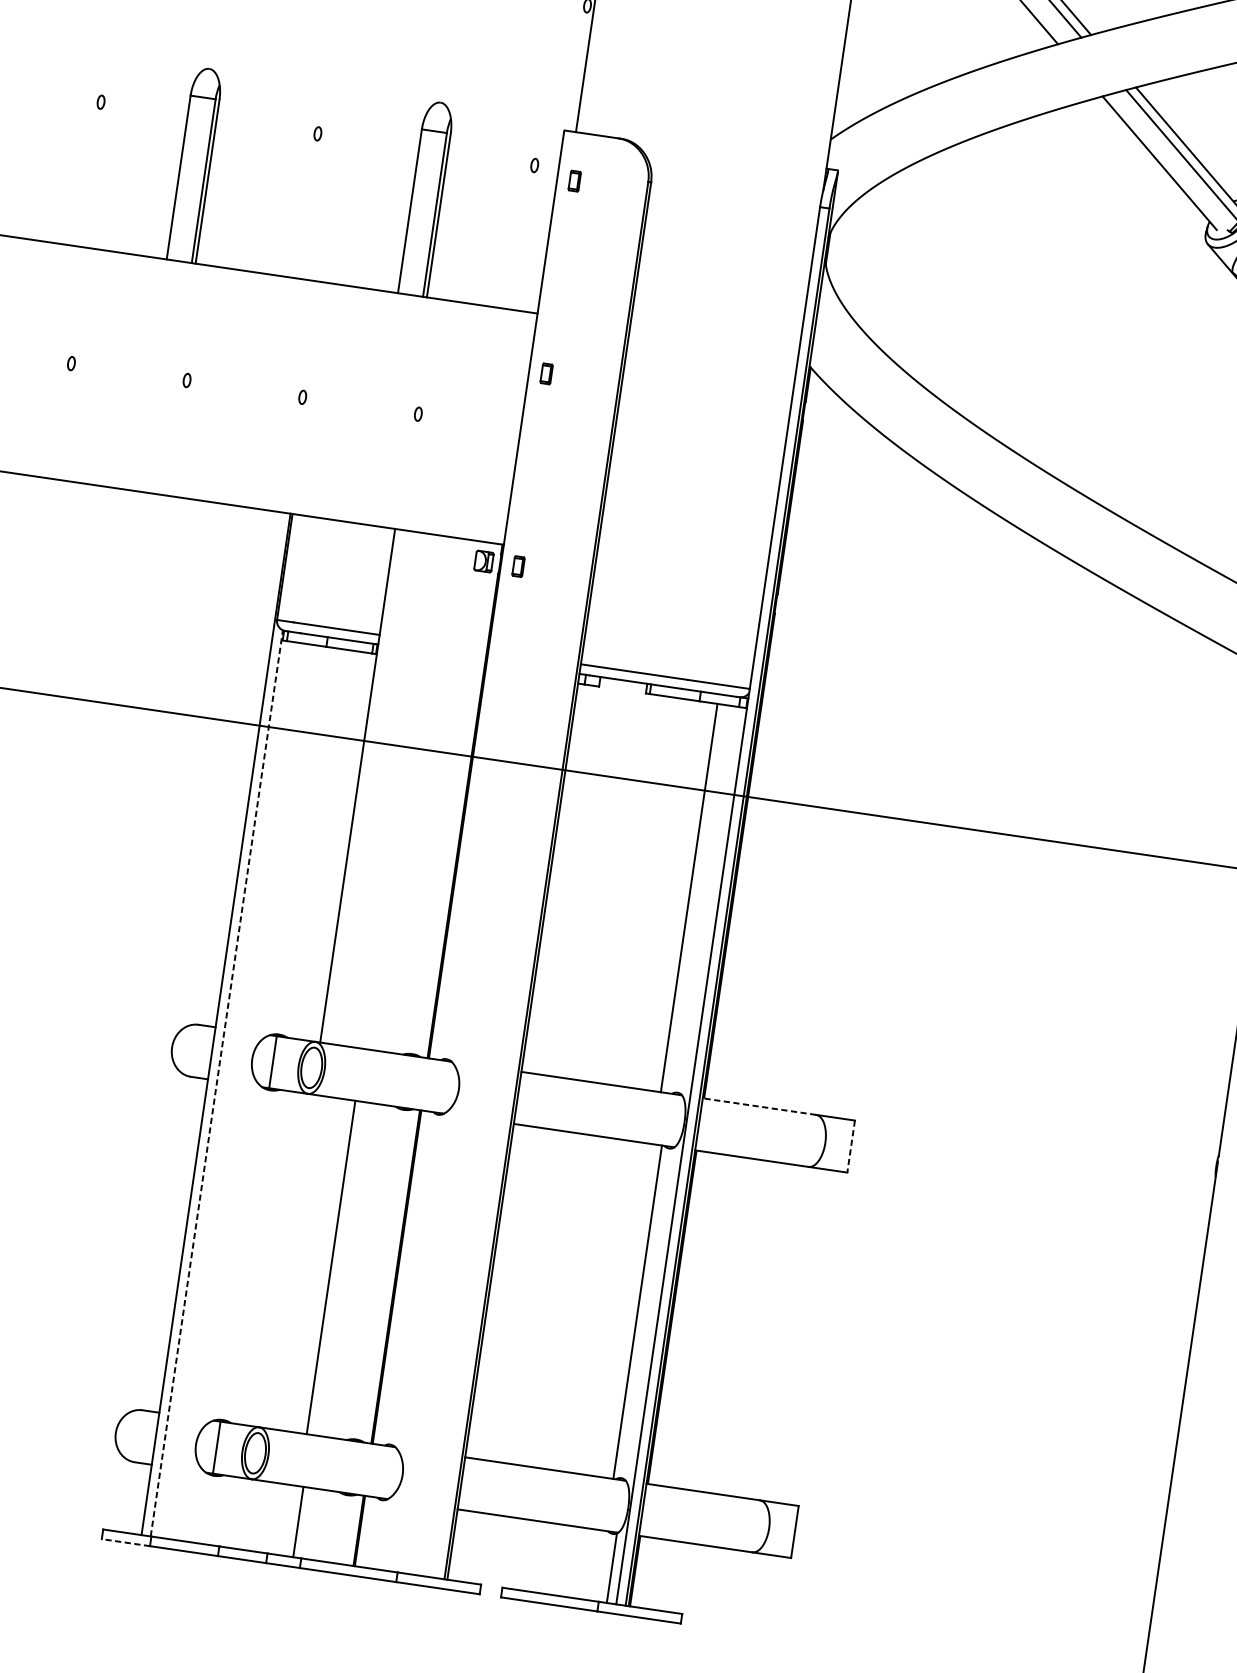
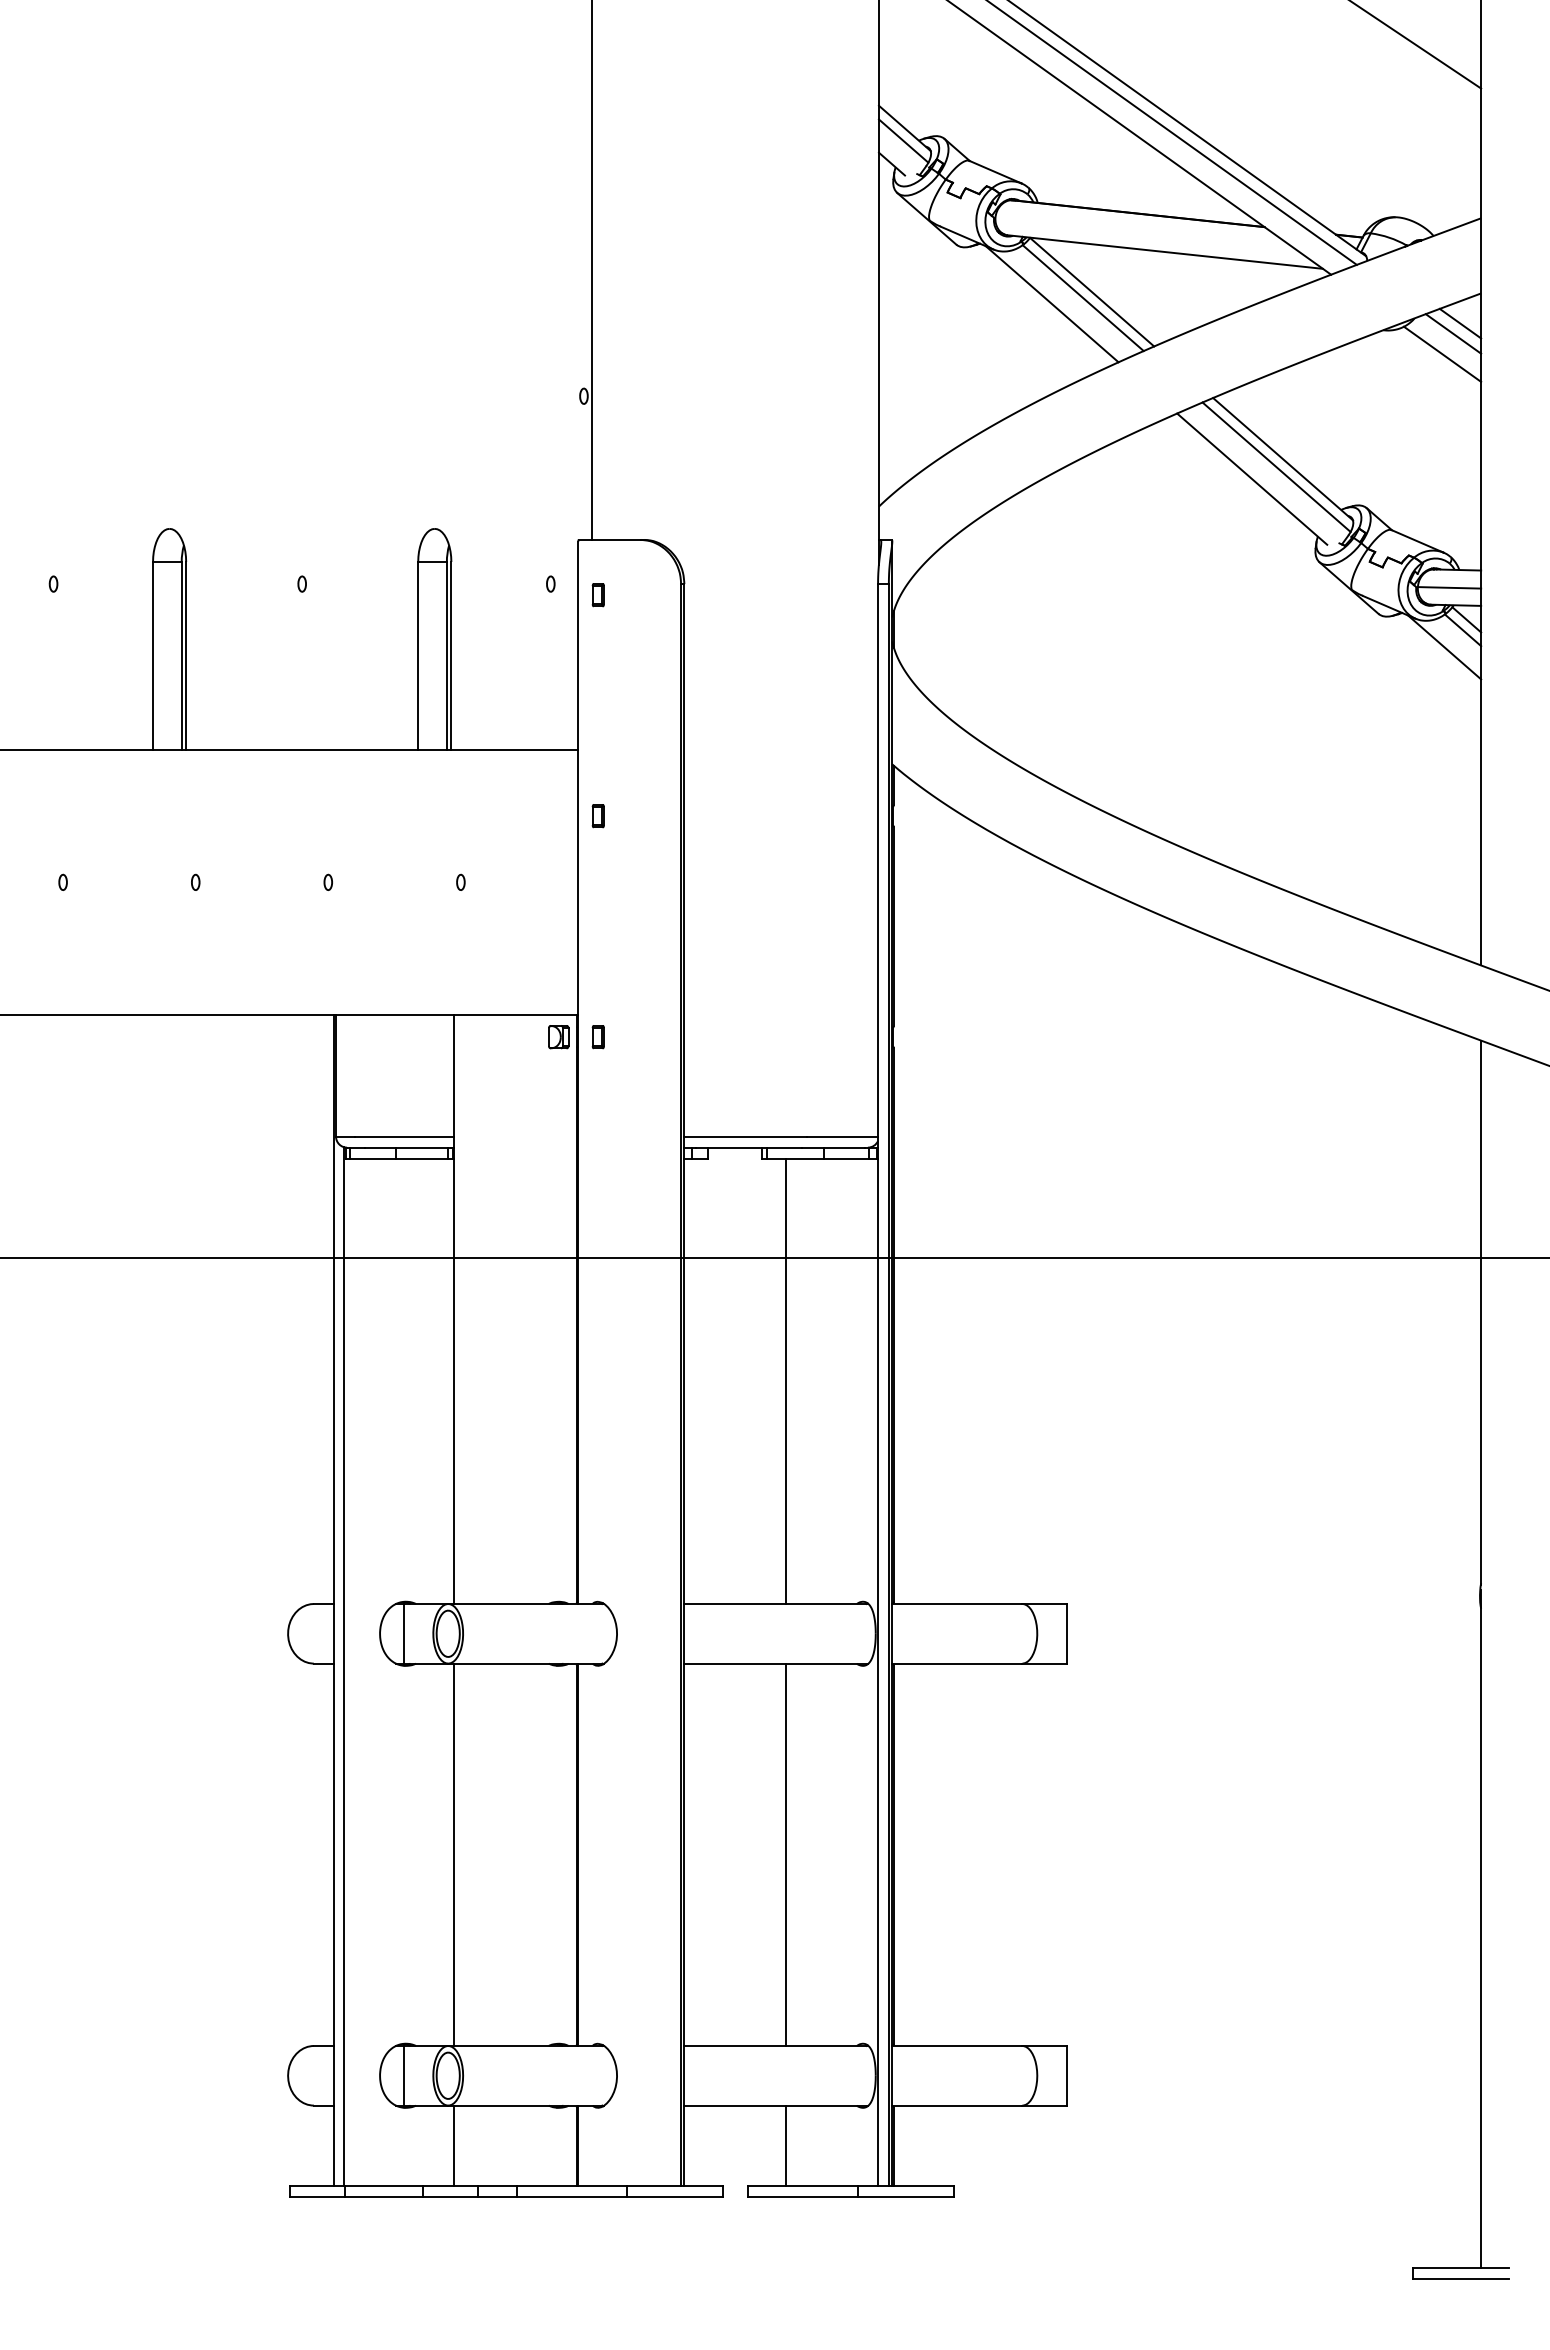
line: (689, 897) -> (786, 1380), moved
line: (217, 1083) -> (344, 1666), dashed -> solid
line: (758, 1106) -> (956, 1603), dashed -> solid
line: (850, 1146) -> (1066, 1633), dashed -> solid
line: (330, 1267) -> (453, 1854), moved
line: (637, 1312) -> (786, 1854), moved
line: (298, 1521) -> (453, 2145), moved
line: (125, 1542) -> (317, 2197), dashed -> solid
line: (612, 1567) -> (786, 2145), moved

